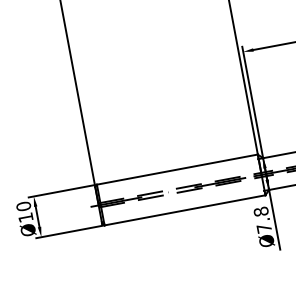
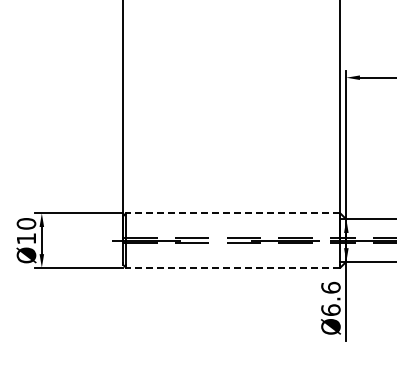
line: (176, 169) -> (232, 213), solid -> dashed
line: (184, 210) -> (232, 267), solid -> dashed
text: (262, 219) -> (330, 298), Ø7.8 -> Ø6.6

